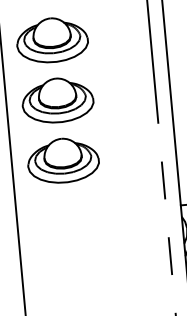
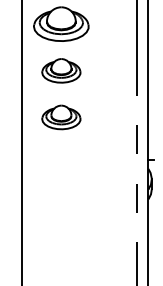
part: (58, 100) -> (61, 70), size x0.7
part: (63, 160) -> (61, 117), size x0.7

